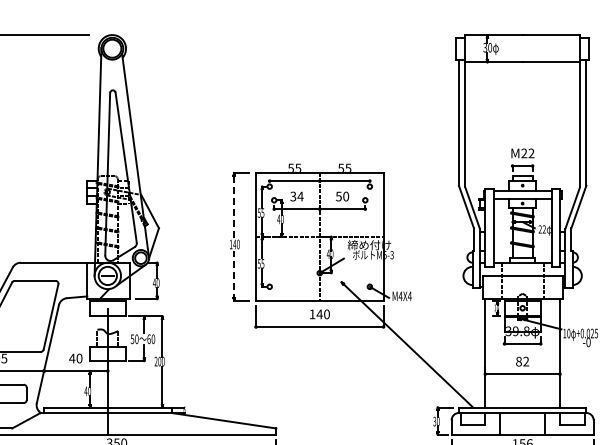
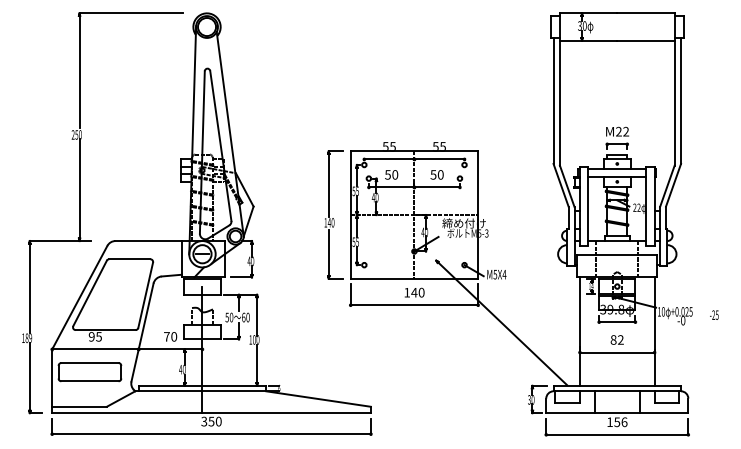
text: (296, 196) -> (391, 174), 34 -> 50
line: (233, 205) -> (328, 183), dashed -> solid
line: (233, 276) -> (328, 254), dashed -> solid
text: (400, 296) -> (495, 274), M4 -> M5
text: (71, 358) -> (166, 336), 40 -> 70
text: (155, 361) -> (250, 339), 200 -> 100

